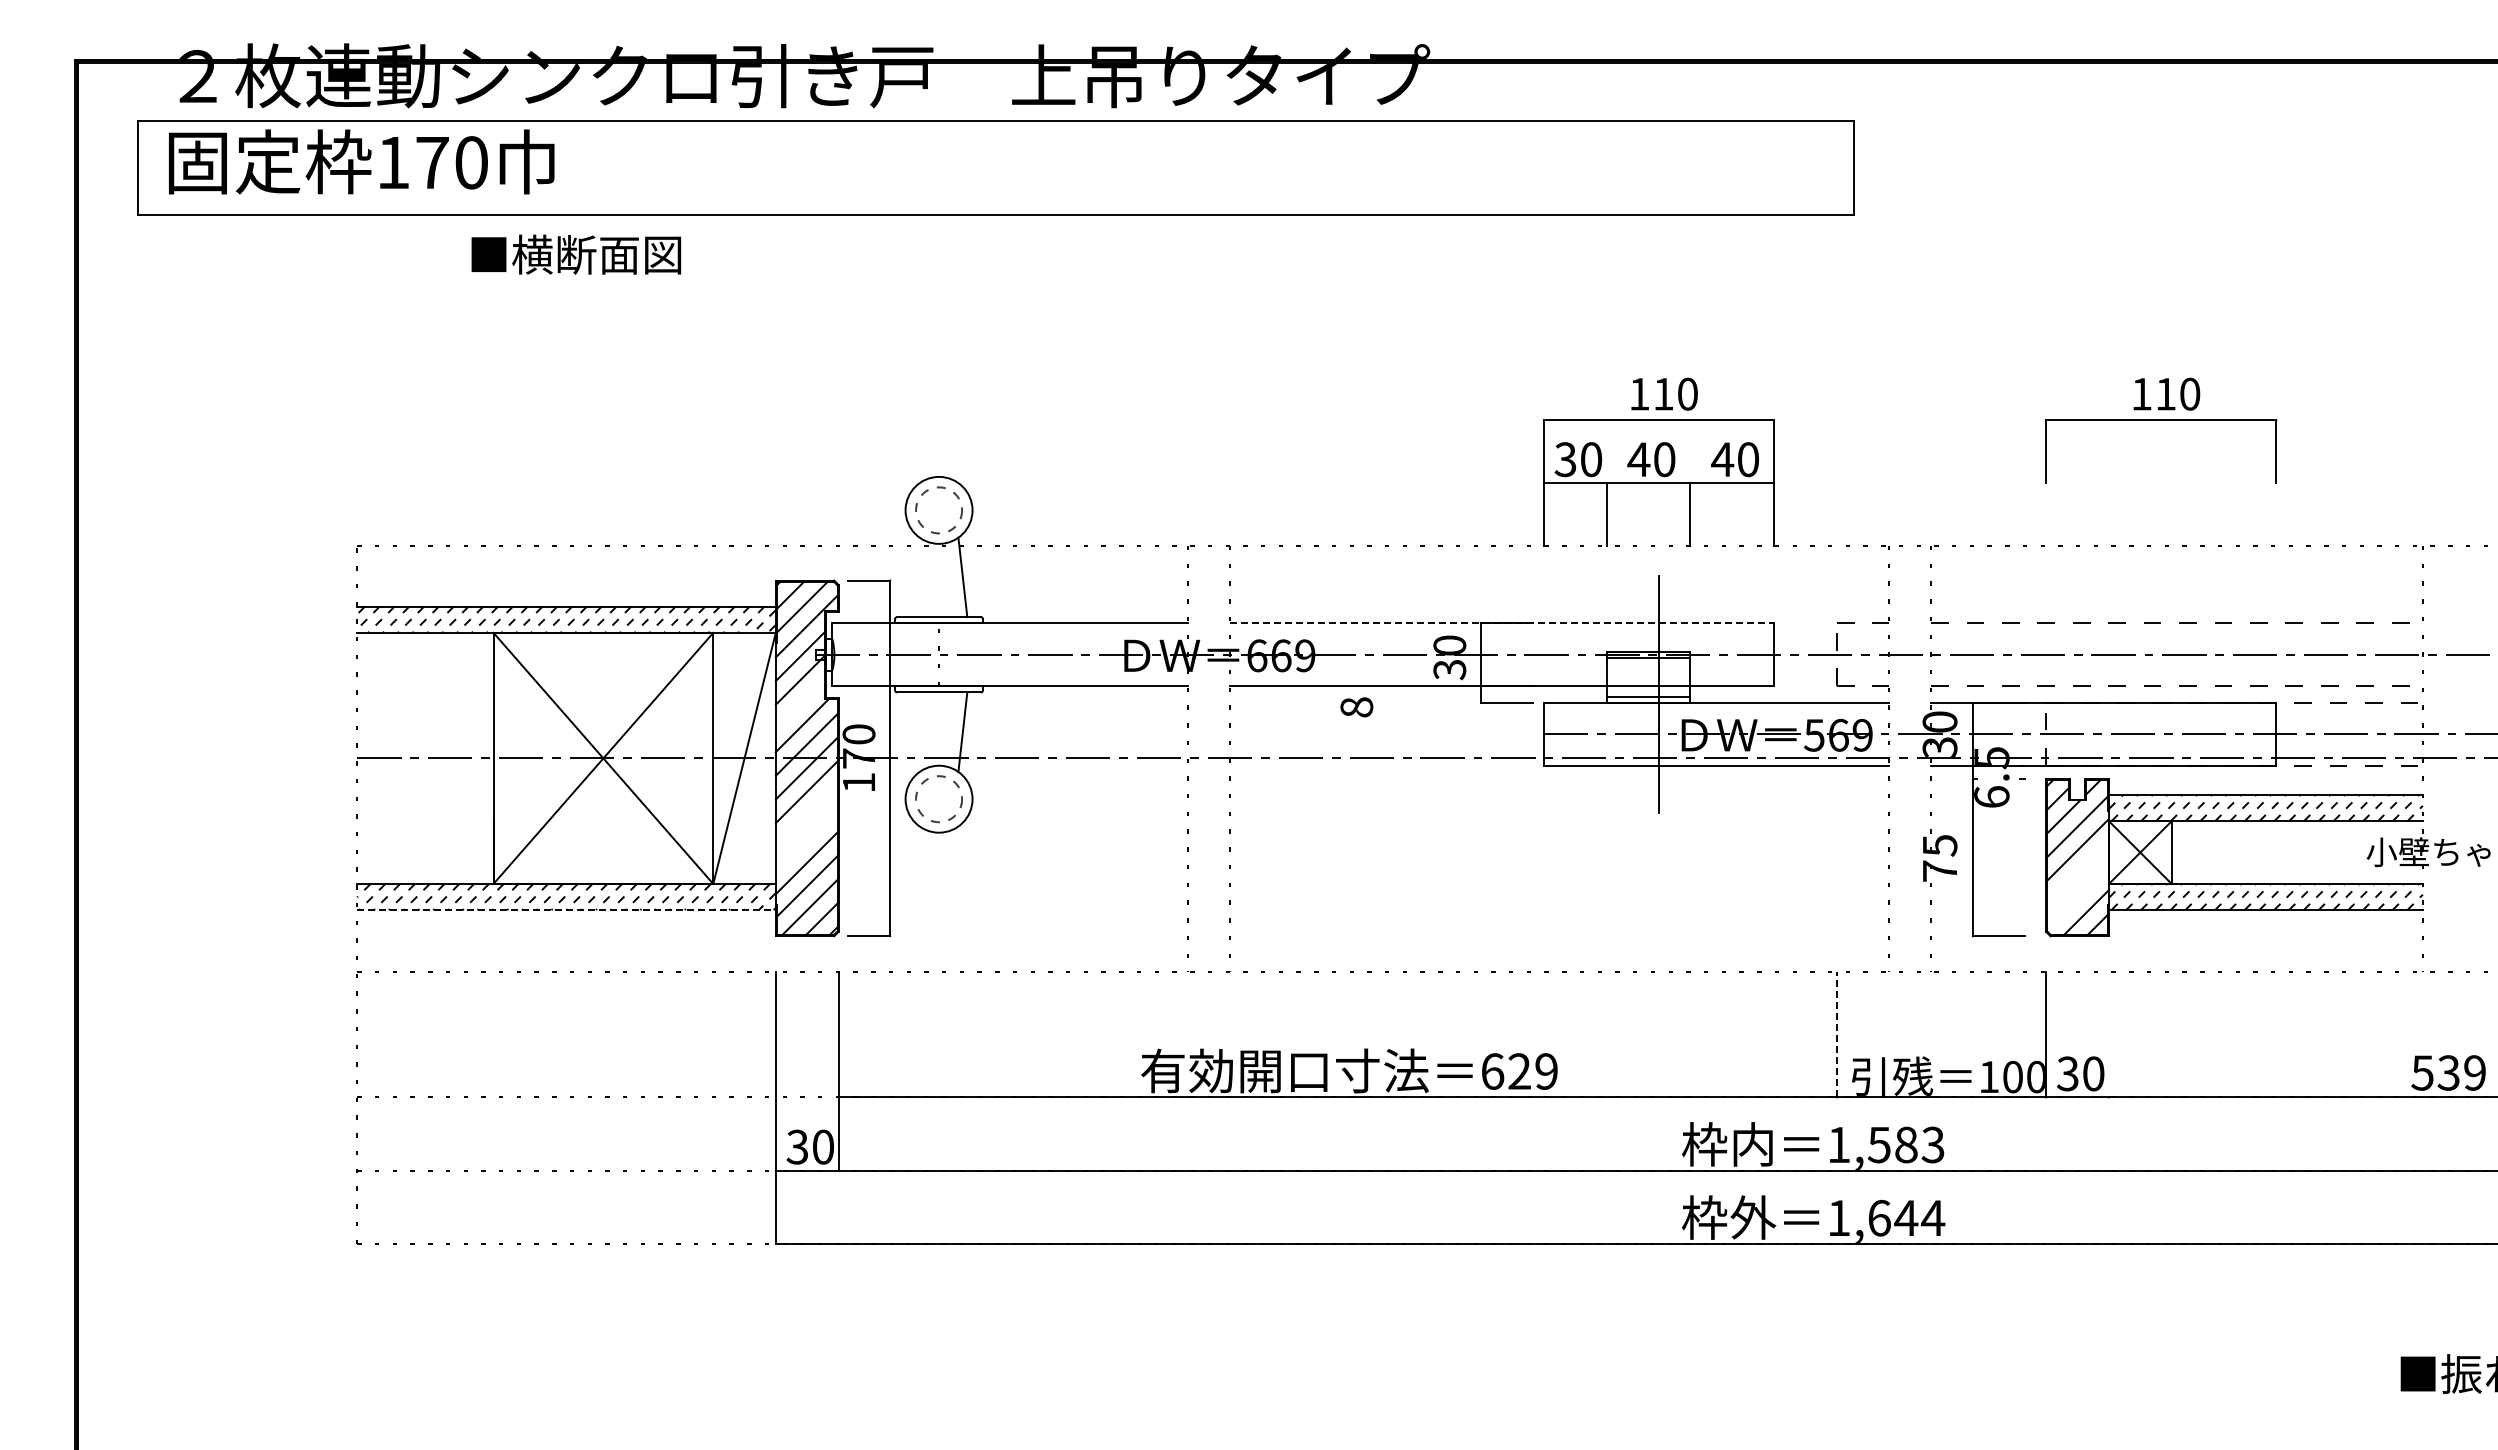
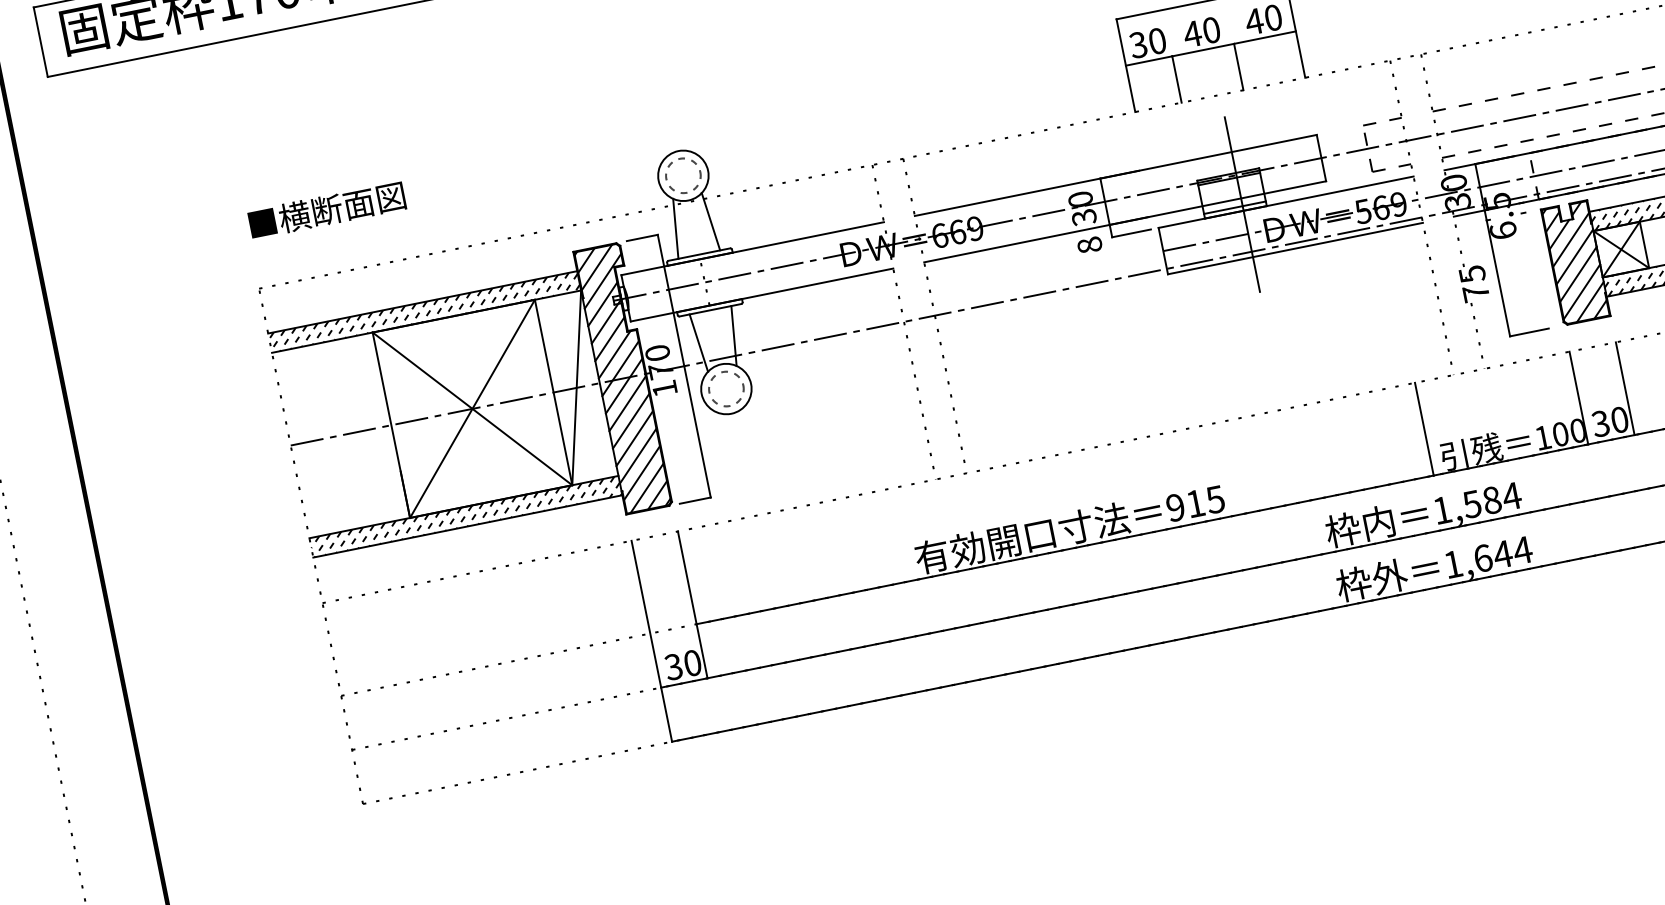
text: (576, 254) -> (327, 210), moved
line: (914, 577) -> (675, 229), added
line: (1502, 623) -> (1116, 175), dashed -> solid
line: (800, 703) -> (609, 339), added
text: (1356, 707) -> (1089, 245), moved
line: (914, 731) -> (698, 342), added
line: (806, 815) -> (630, 420), added
line: (806, 839) -> (634, 438), added
line: (2077, 873) -> (1578, 274), added
line: (2077, 897) -> (1581, 292), added
line: (567, 910) -> (468, 526), dashed -> solid
line: (1836, 1034) -> (1424, 429), dashed -> solid
line: (2108, 1034) -> (1624, 388), added
text: (1519, 1071) -> (1195, 503), 629 -> 915
text: (1933, 1144) -> (1512, 495), 1,583 -> 1,584

